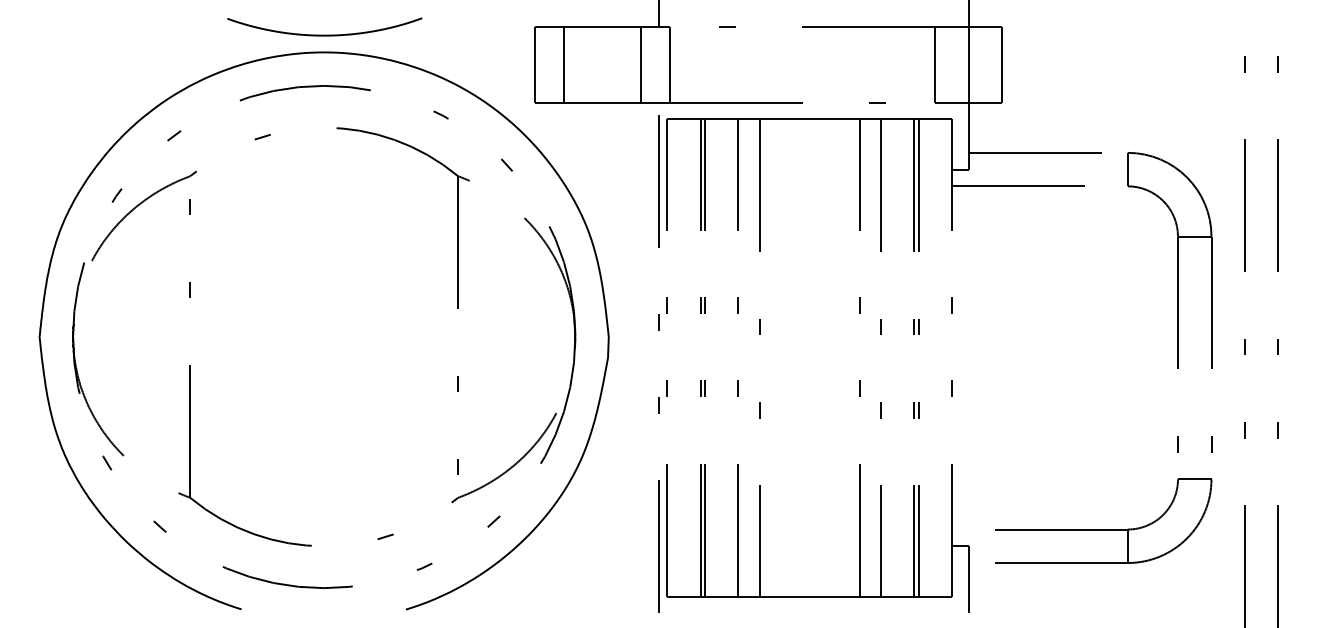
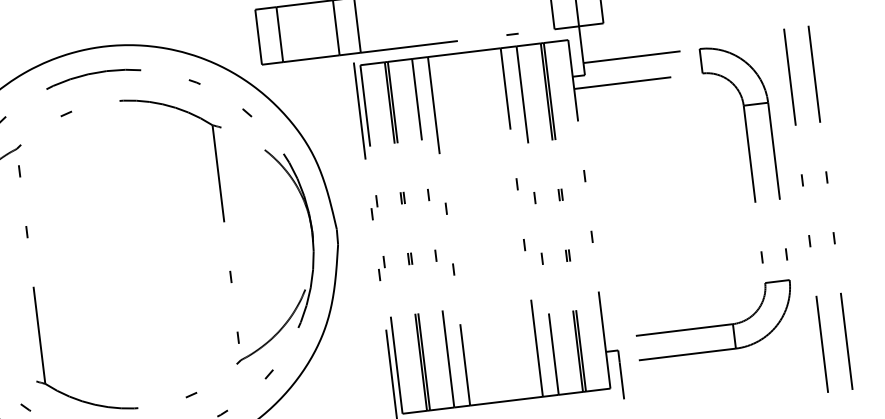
curve: (324, 34) -> (102, 33), removed

